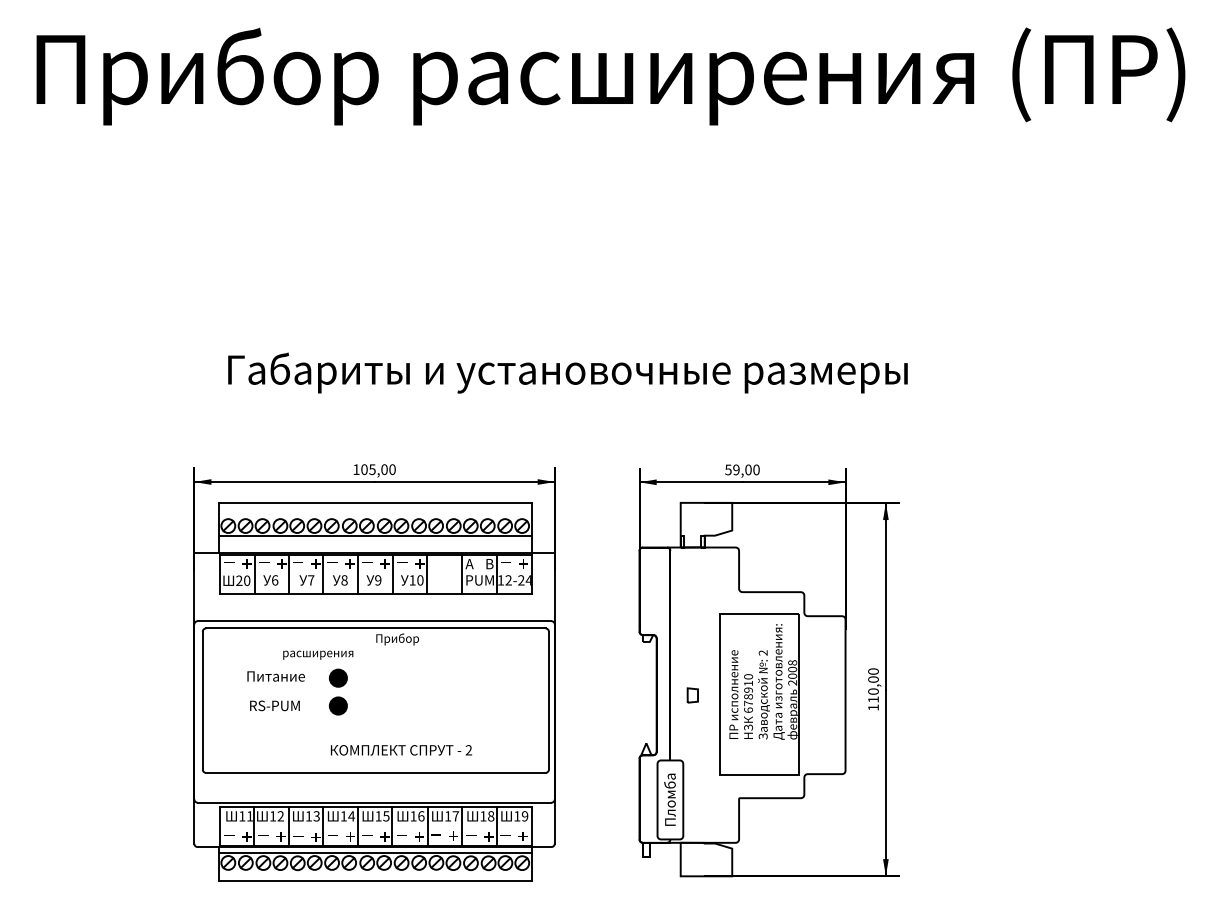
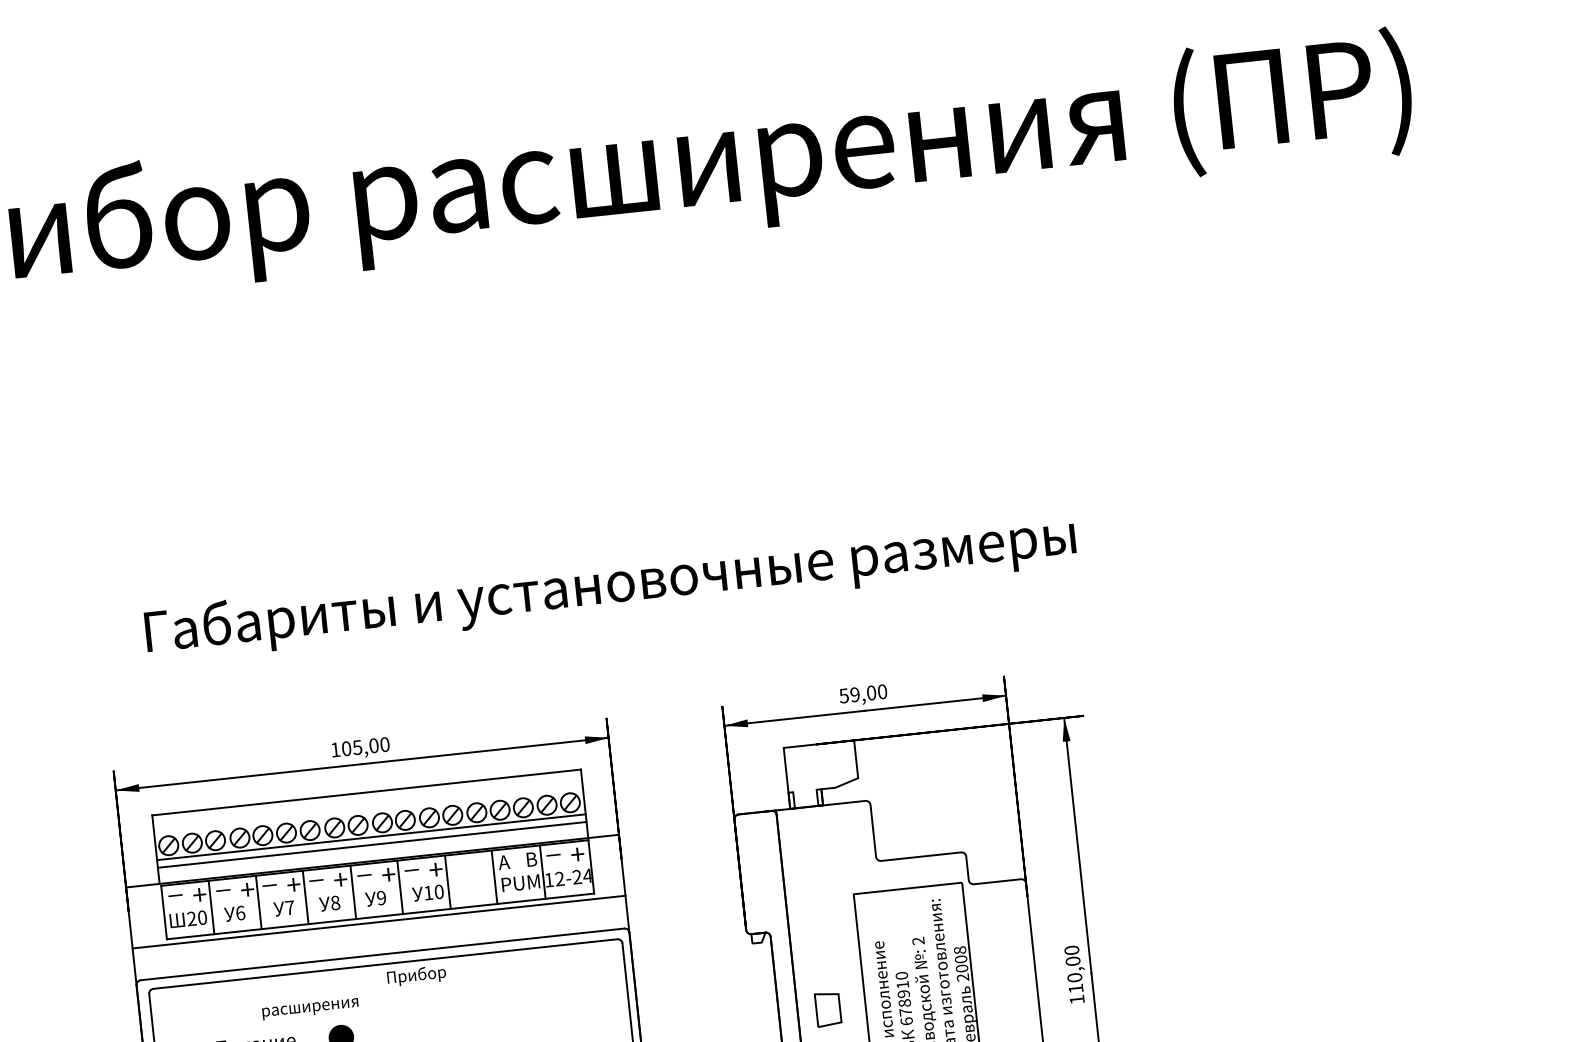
line: (375, 541) -> (372, 845), added
line: (374, 597) -> (378, 922), added
part: (692, 695) -> (827, 1009), size x1.67

